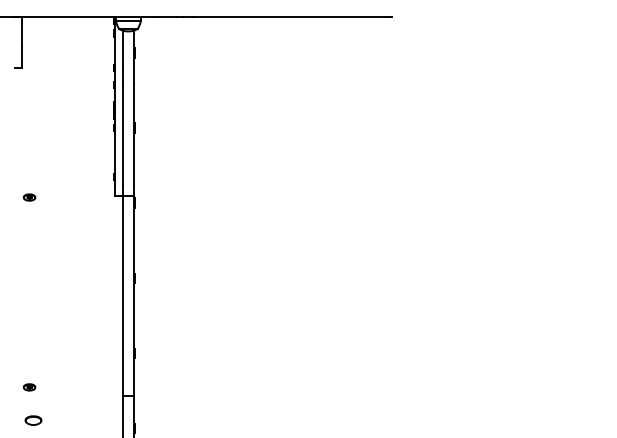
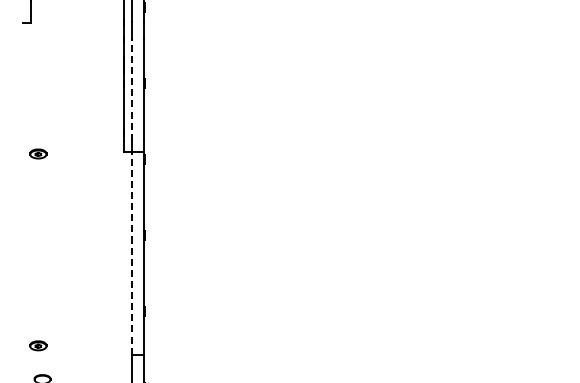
line: (122, 133) -> (132, 89), solid -> dashed
part: (29, 197) -> (38, 153), size x1.4
line: (122, 295) -> (132, 252), solid -> dashed
part: (29, 387) -> (38, 345), size x1.4

